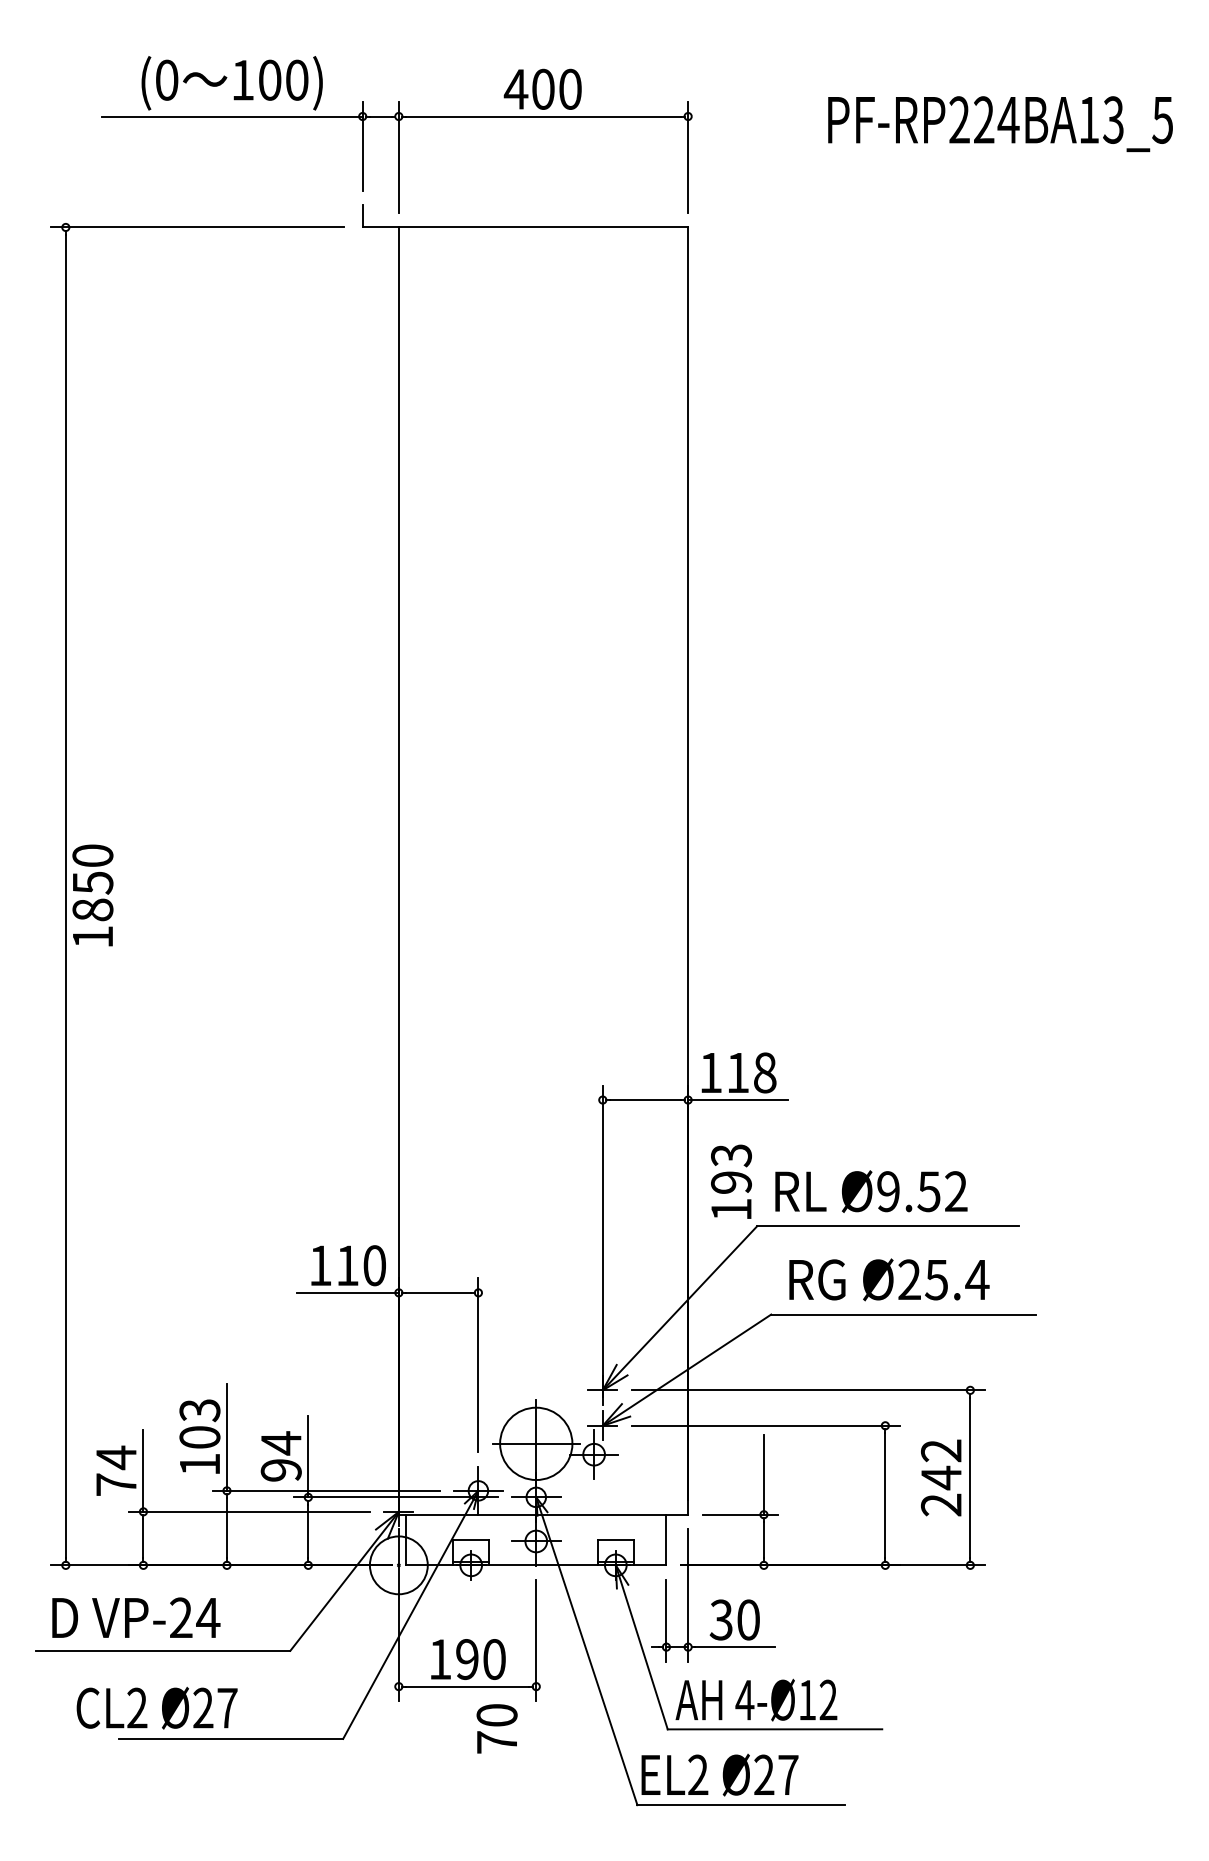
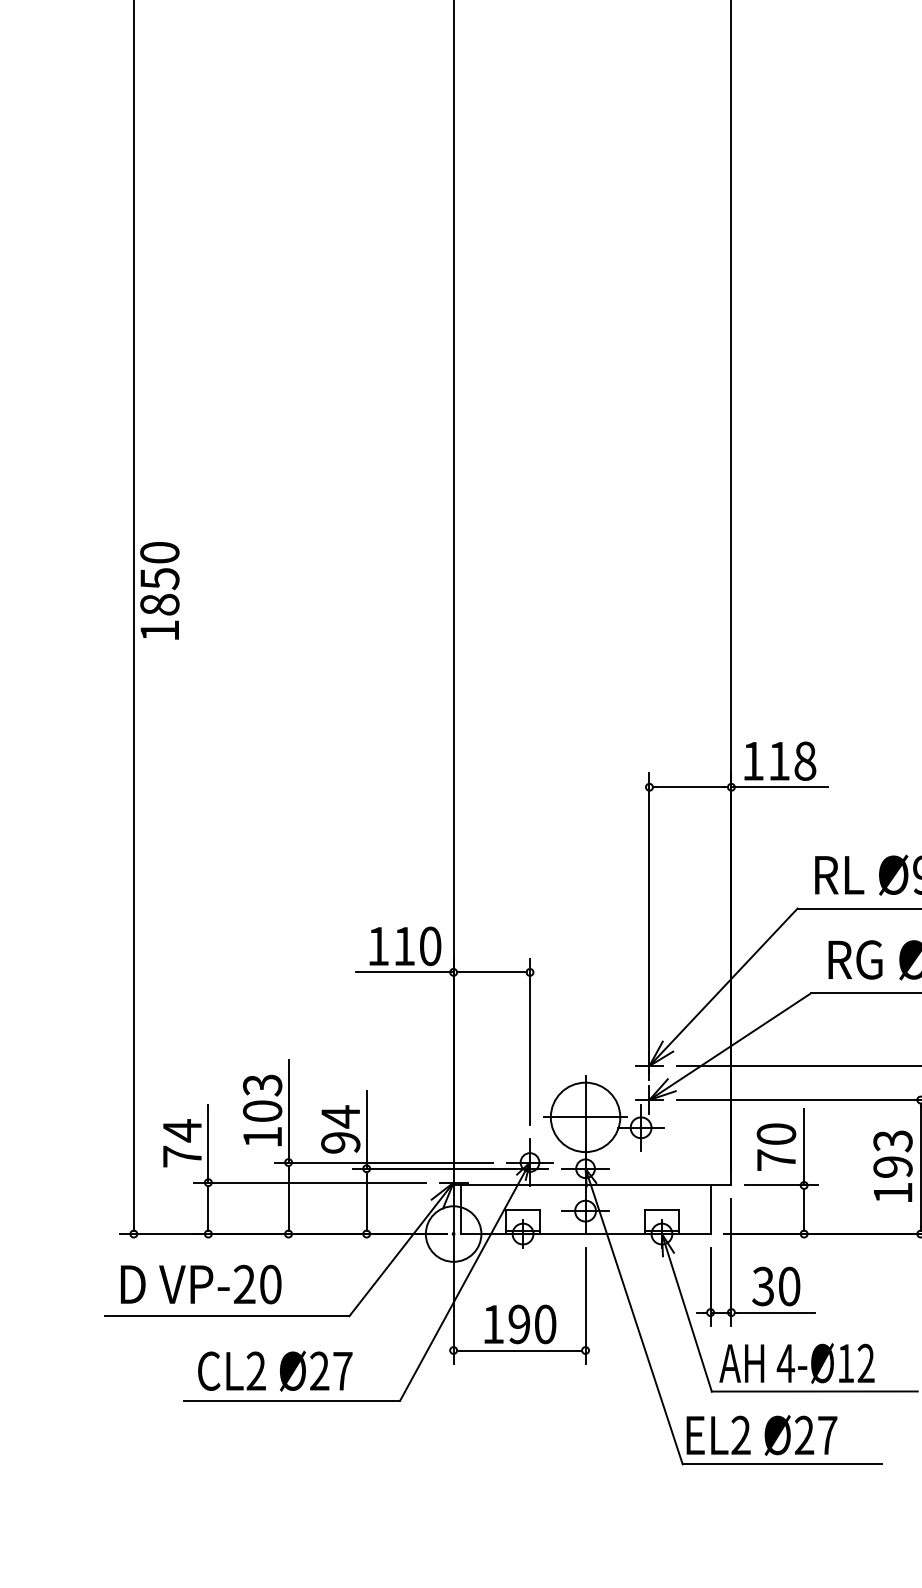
text: (731, 1181) -> (893, 1166), moved
text: (208, 1617) -> (270, 1284), VP-24 -> VP-20
text: (156, 1707) -> (274, 1370), moved
text: (496, 1728) -> (775, 1146), moved

